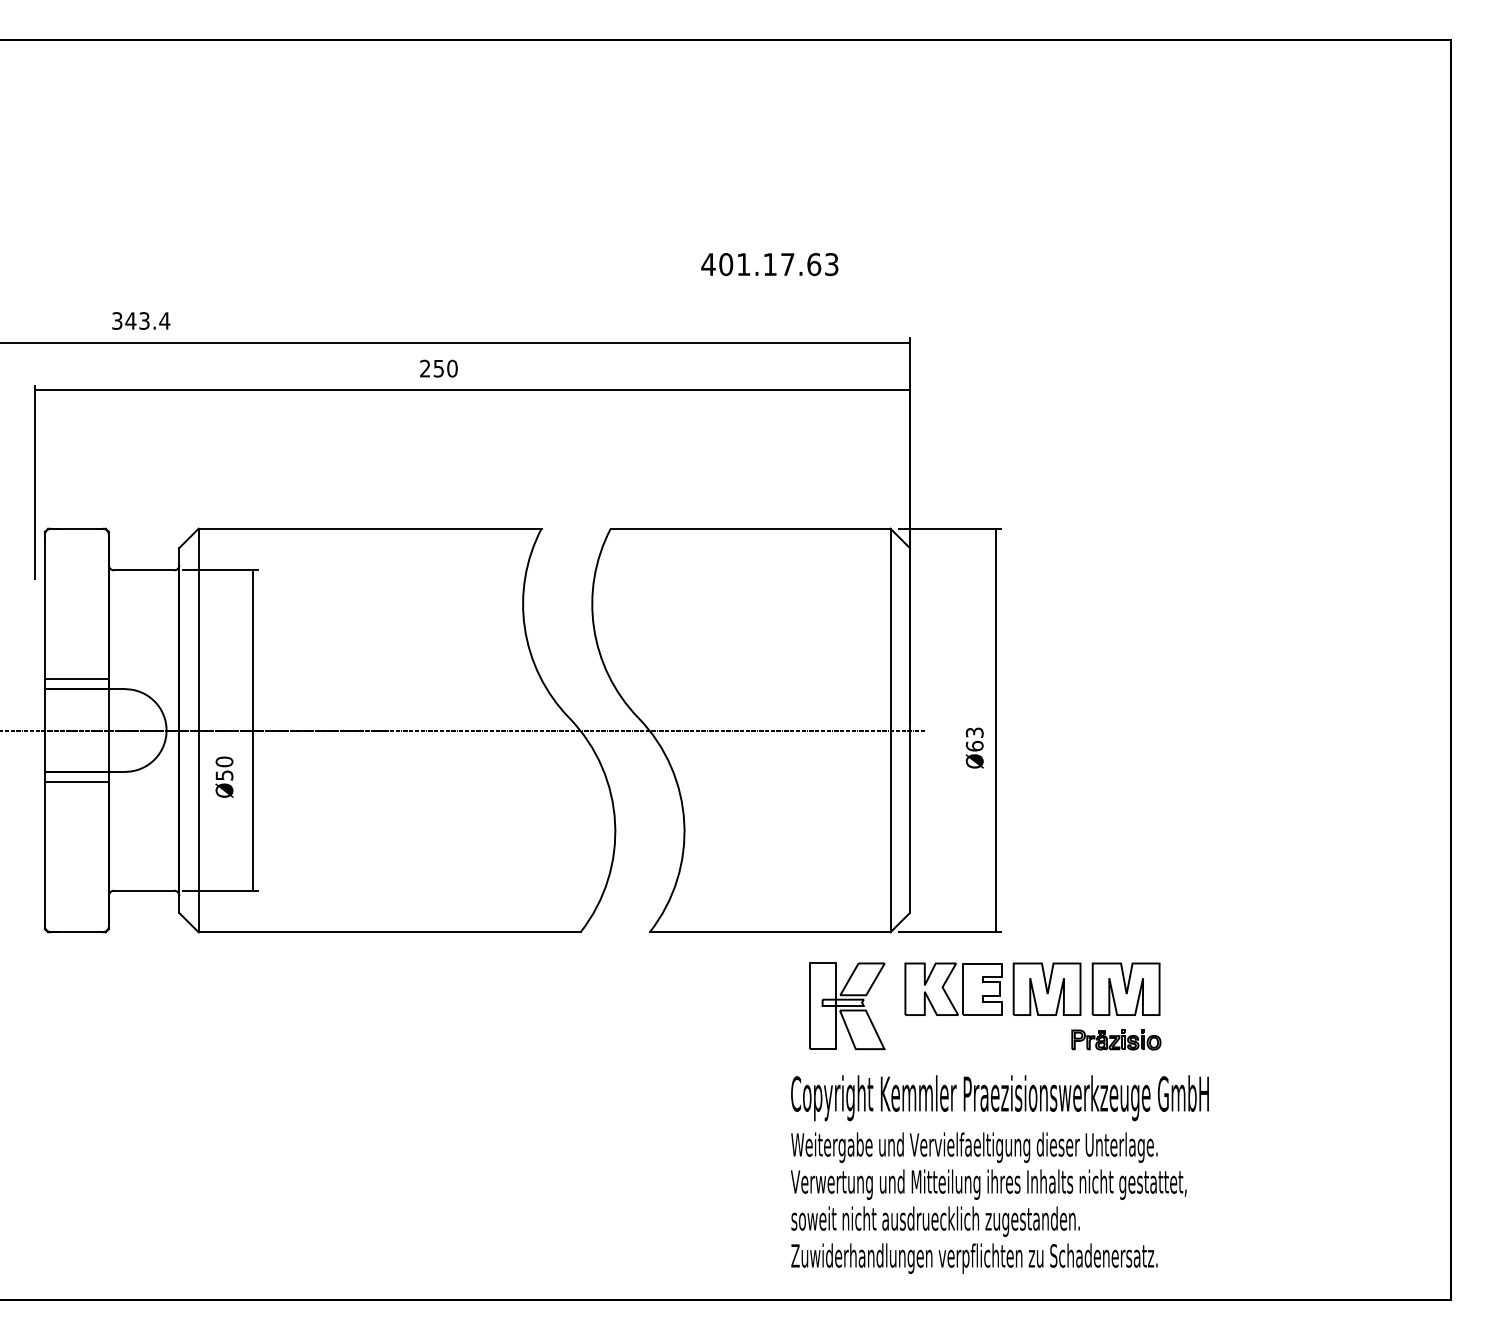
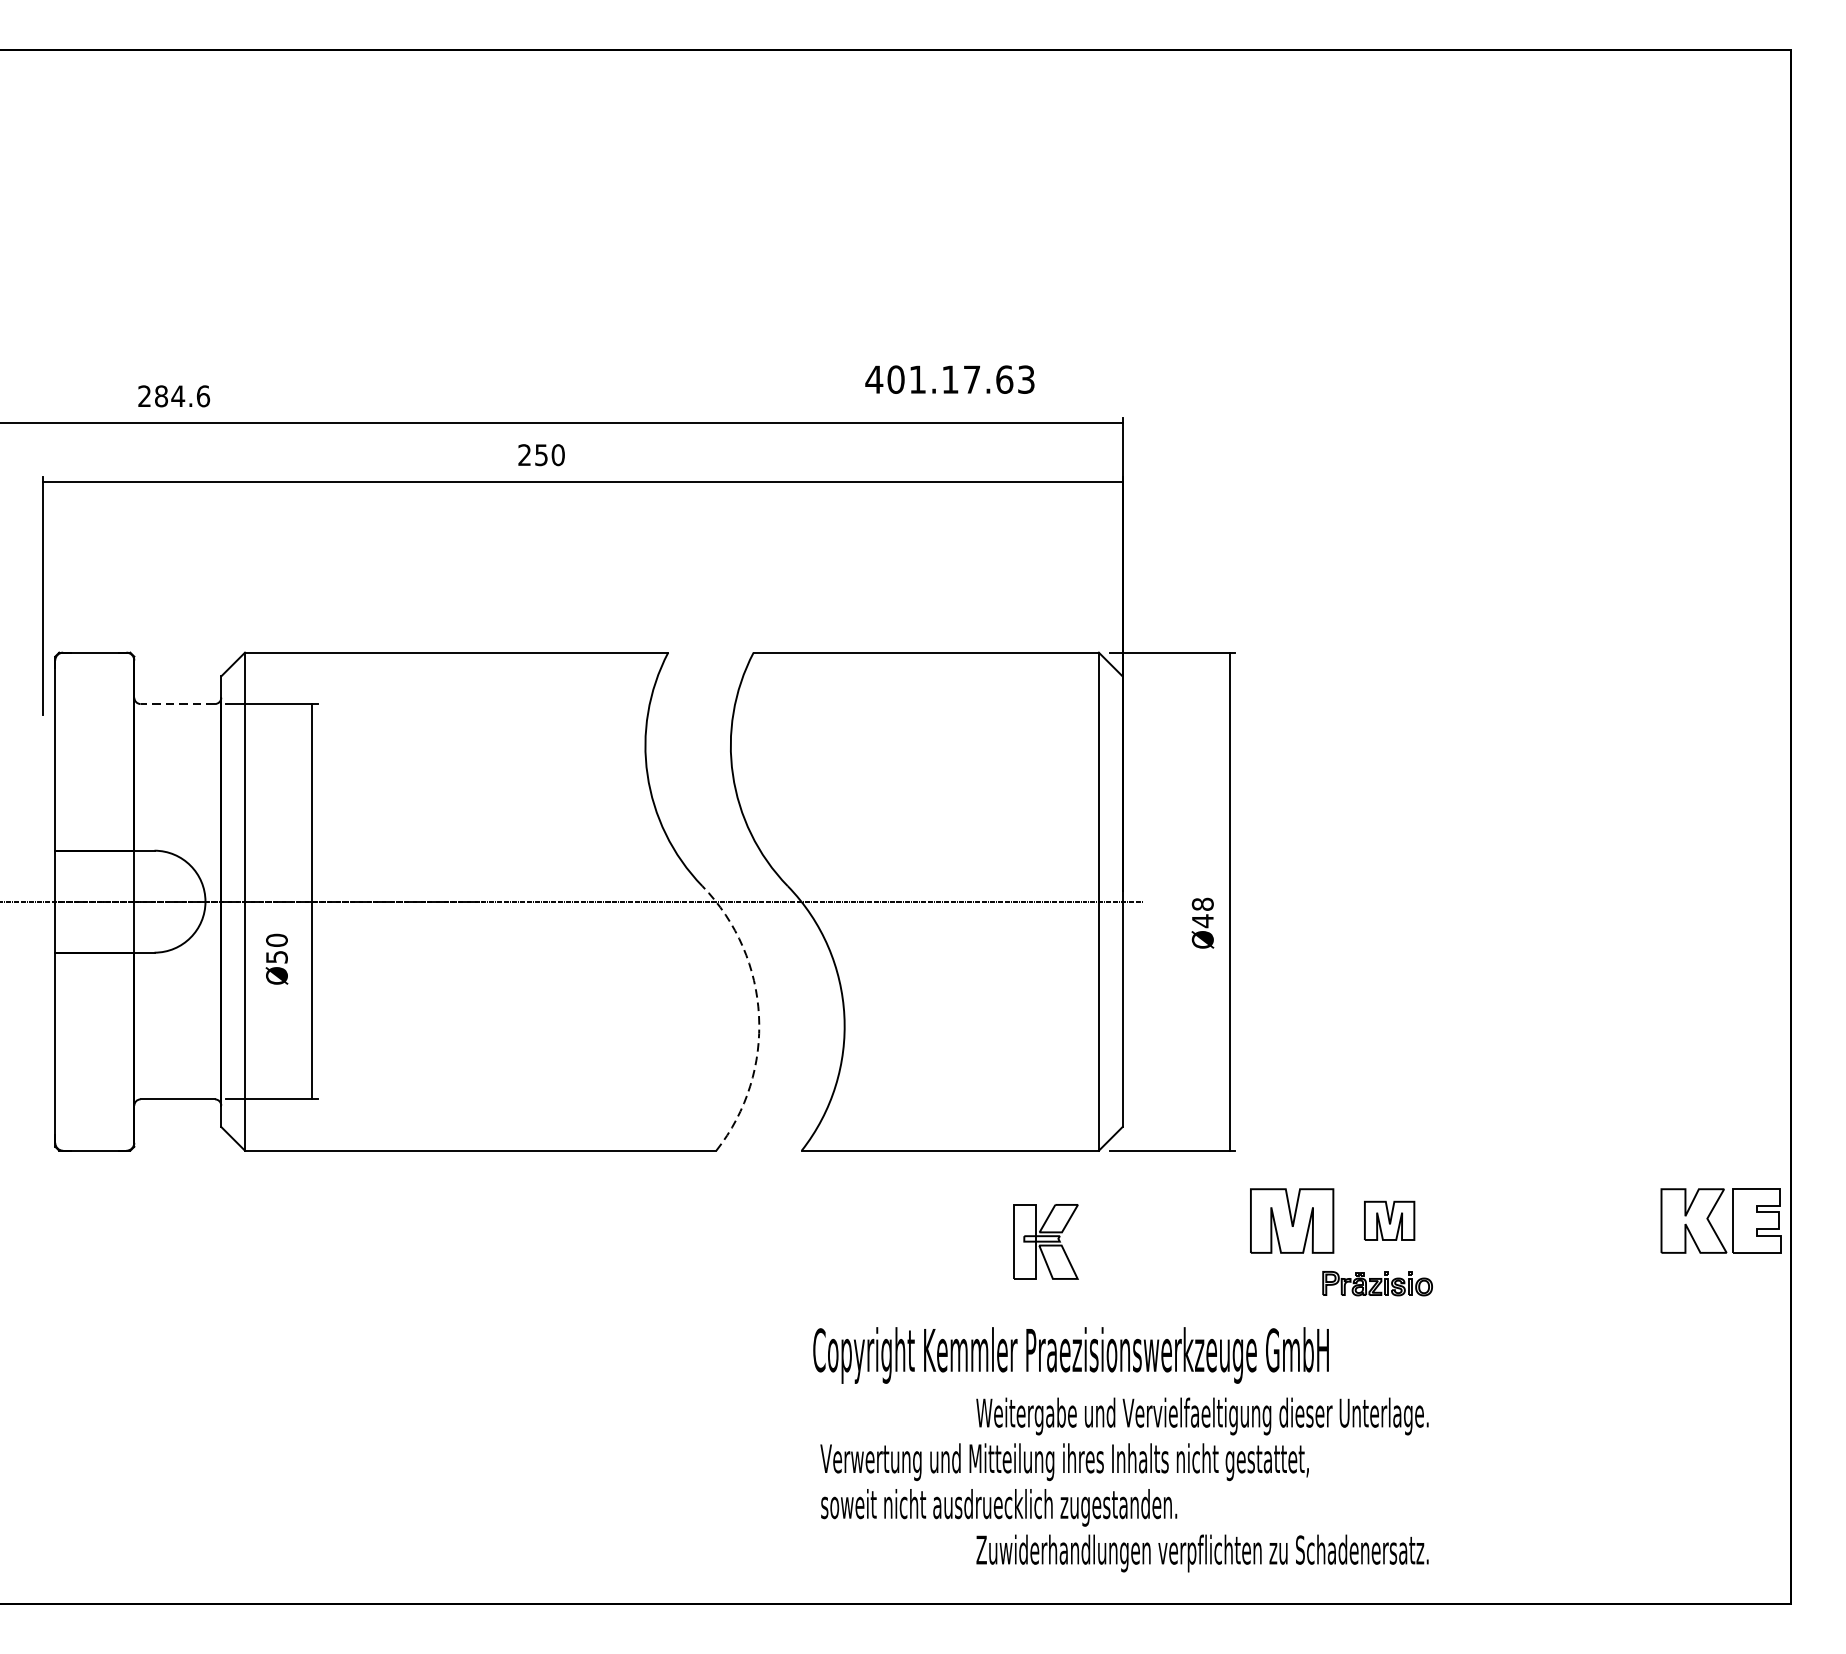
text: (769, 264) -> (949, 379), moved
text: (141, 320) -> (174, 395), 343.4 -> 284.6
line: (143, 570) -> (176, 704), solid -> dashed
line: (76, 678) -> (94, 837), removed
text: (974, 739) -> (1202, 912), Ø63 -> Ø48
line: (76, 782) -> (94, 965), removed
arc: (615, 822) -> (759, 1015), solid -> dashed
part: (1125, 988) -> (1388, 1220), size x0.6
part: (947, 993) -> (1713, 1226), moved
part: (847, 1005) -> (1045, 1241), size x0.7
text: (999, 1098) -> (1070, 1355), moved
text: (988, 1202) -> (1064, 1484), moved

